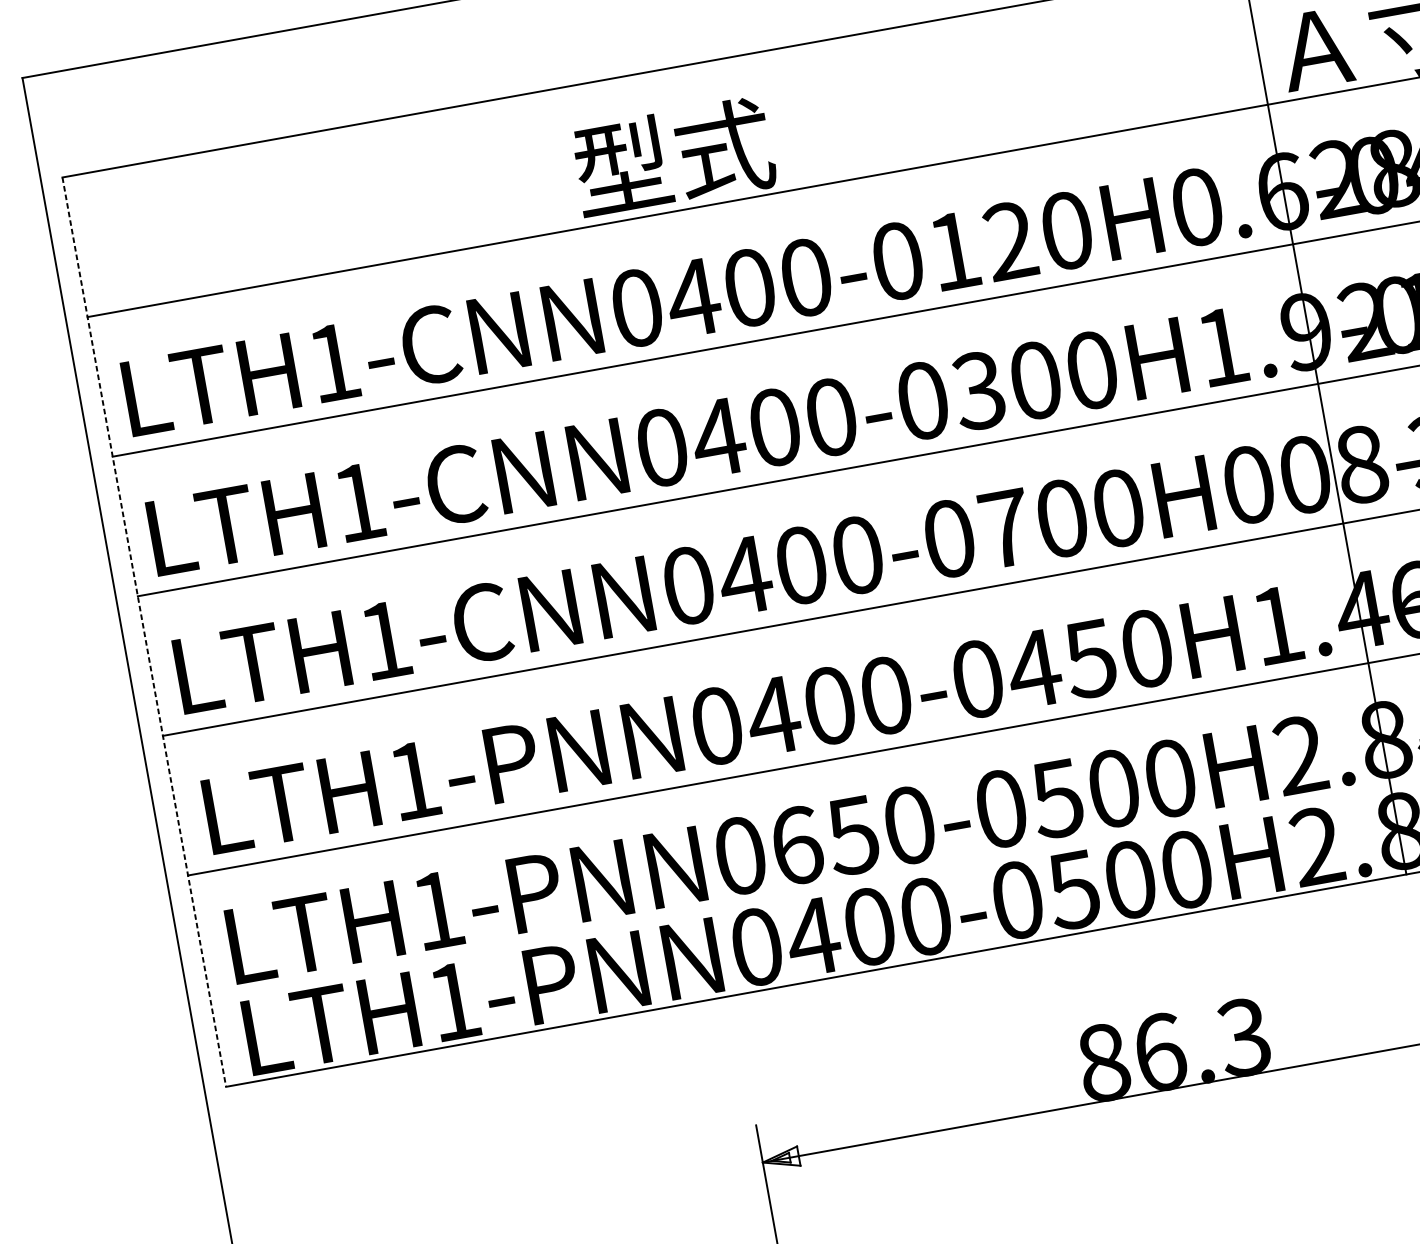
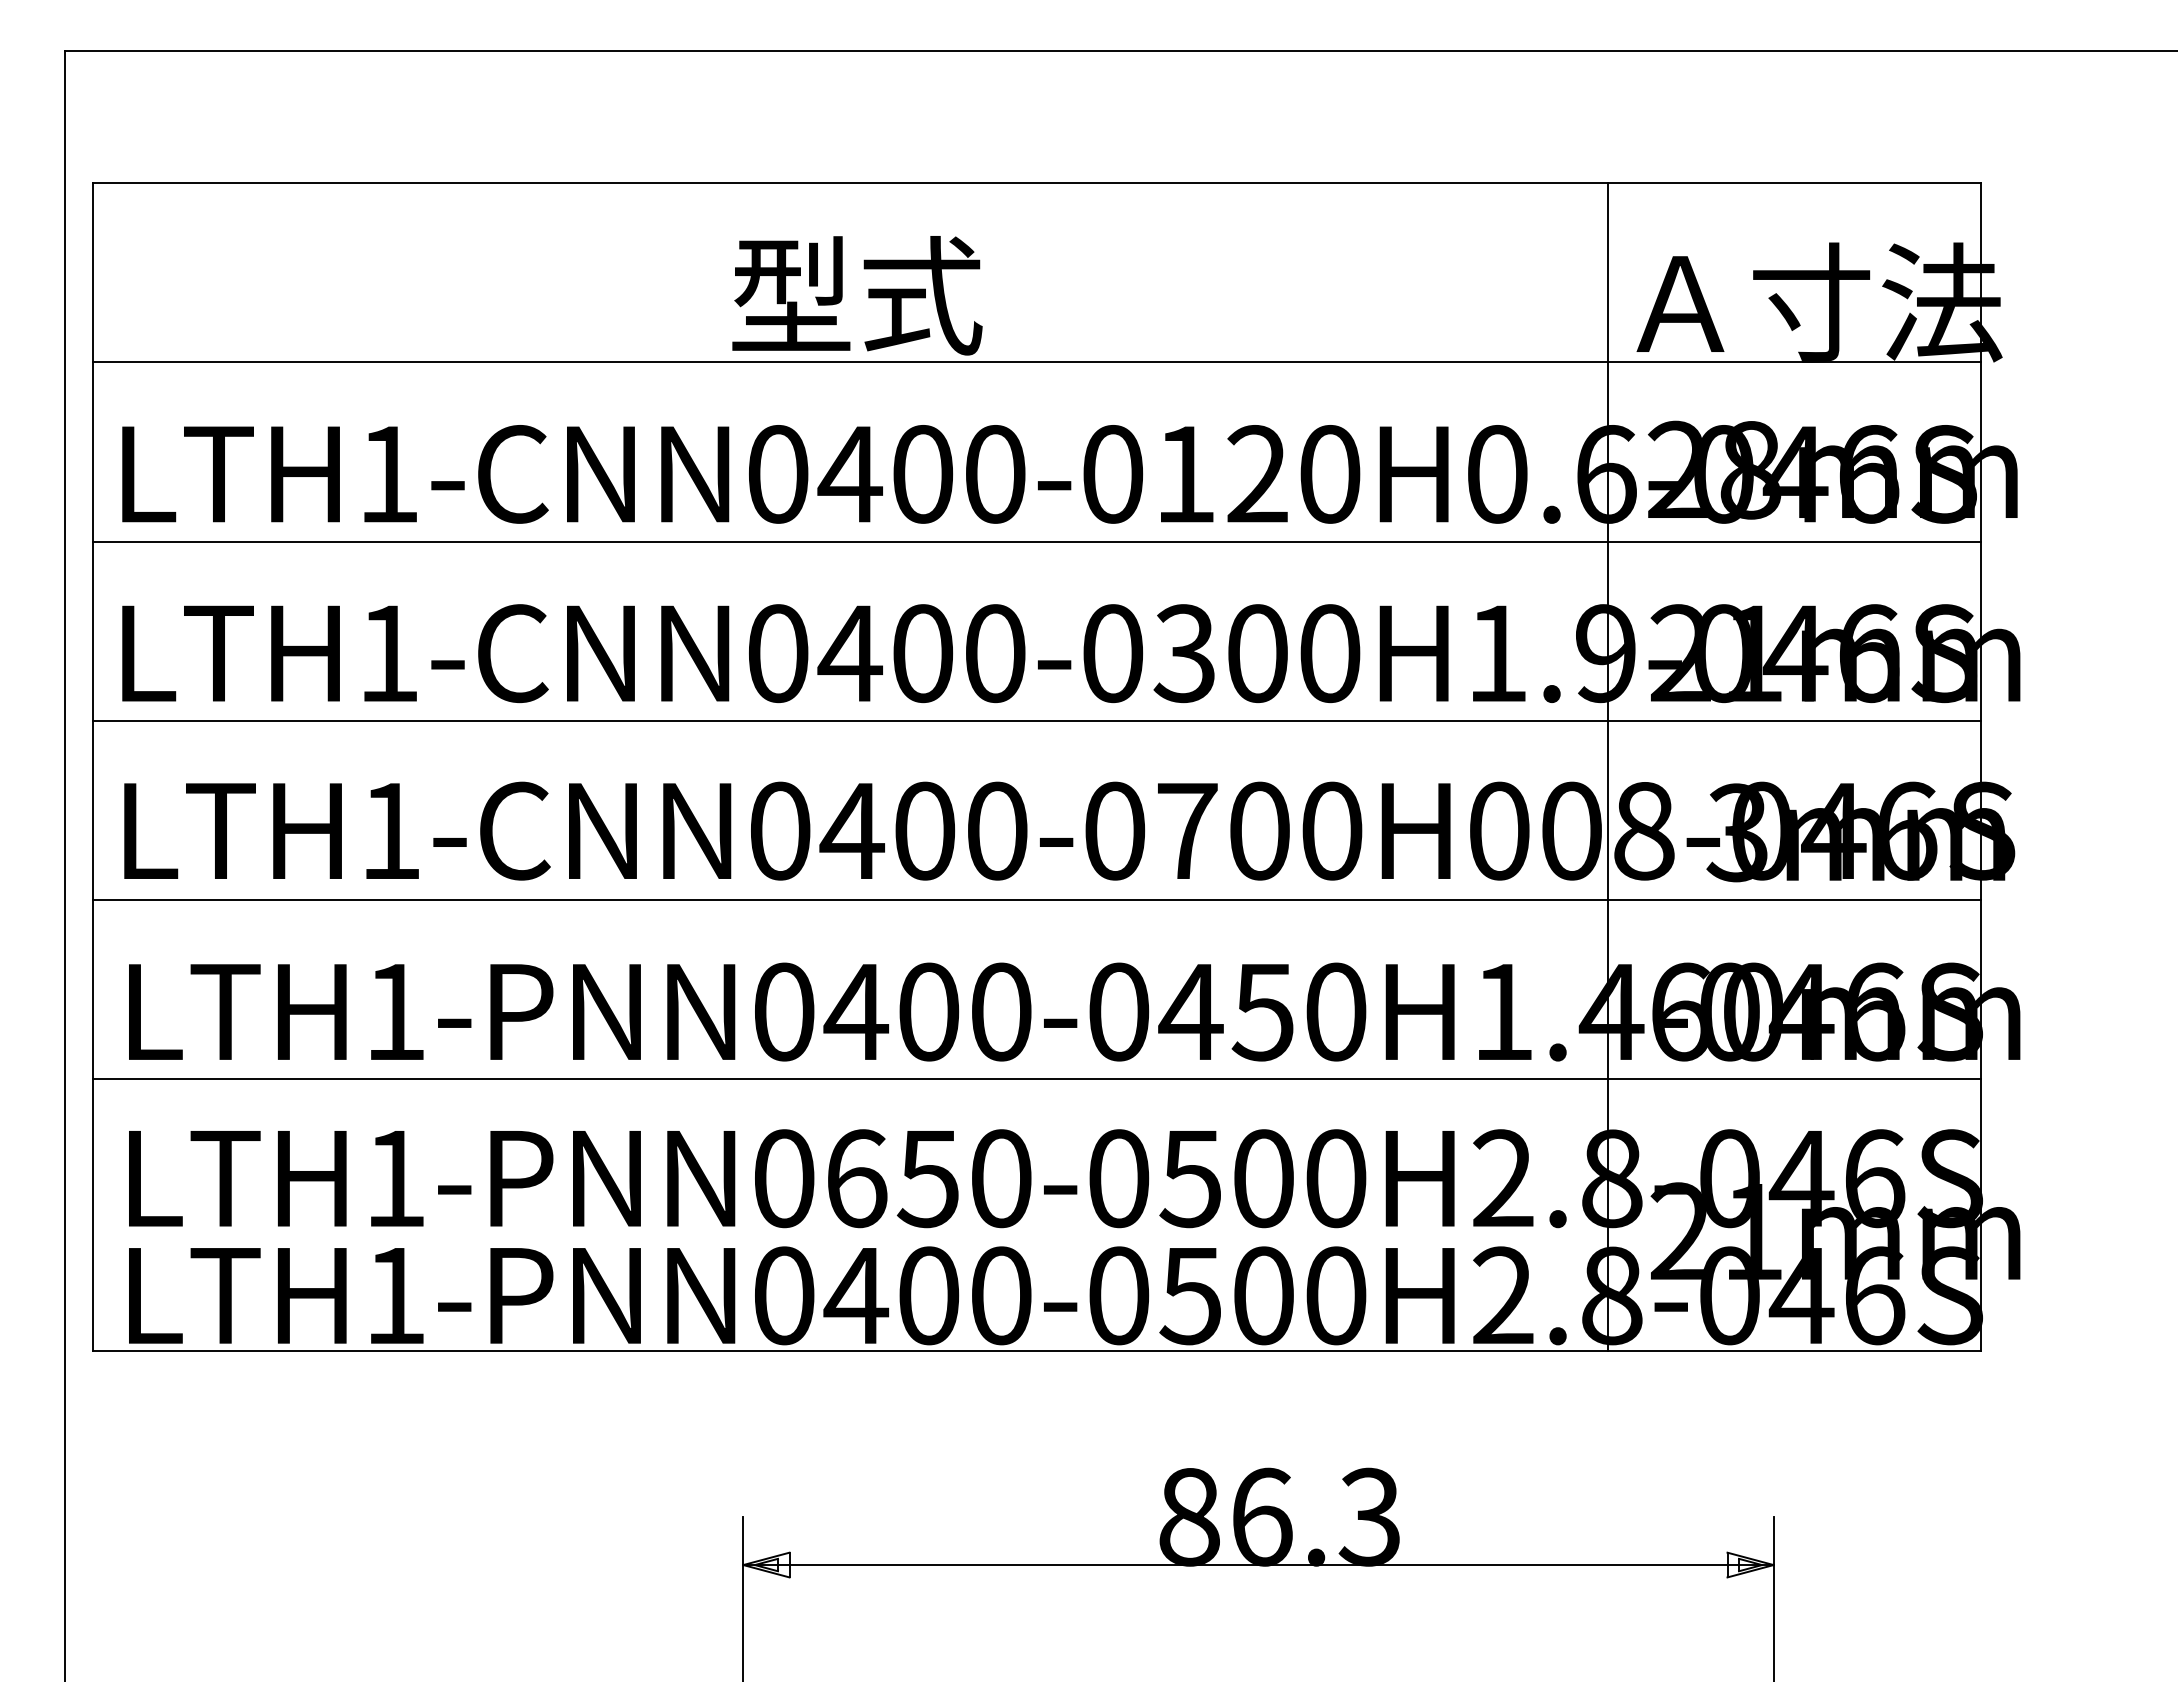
line: (144, 632) -> (92, 767), dashed -> solid

